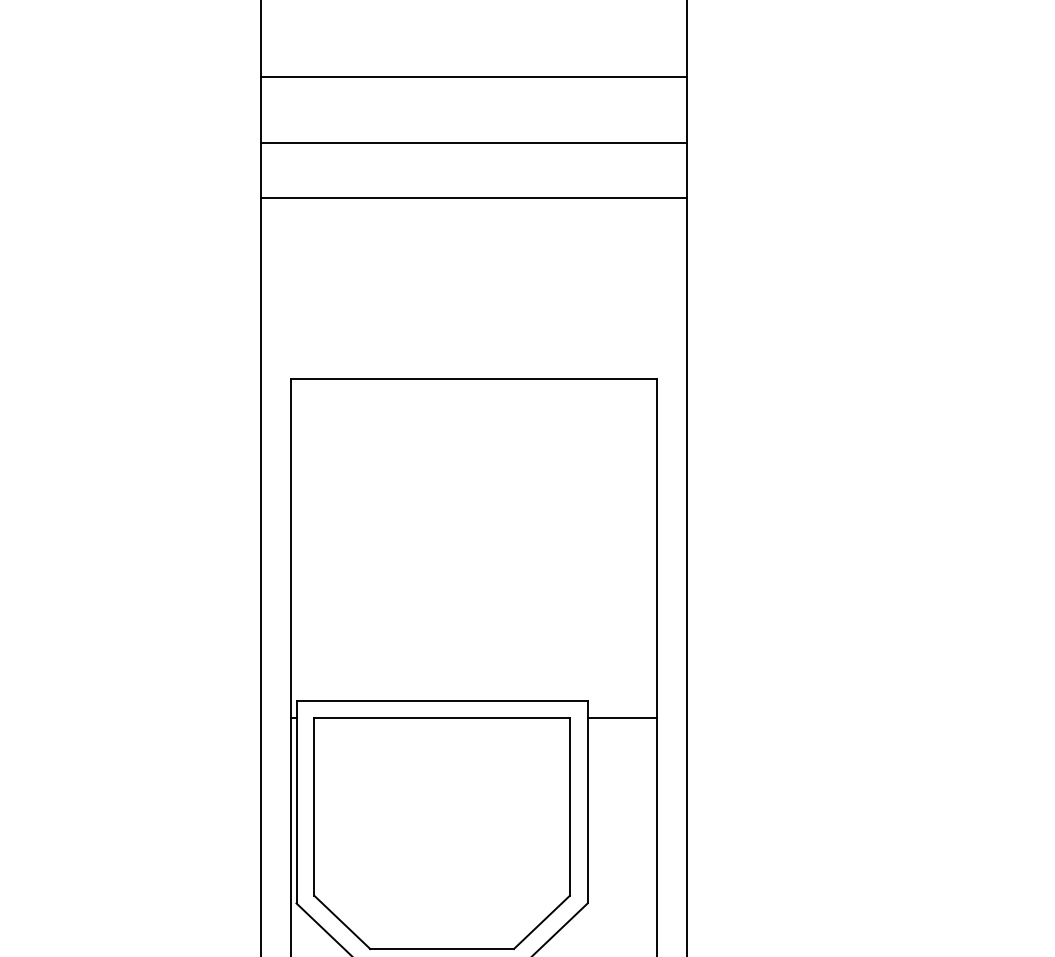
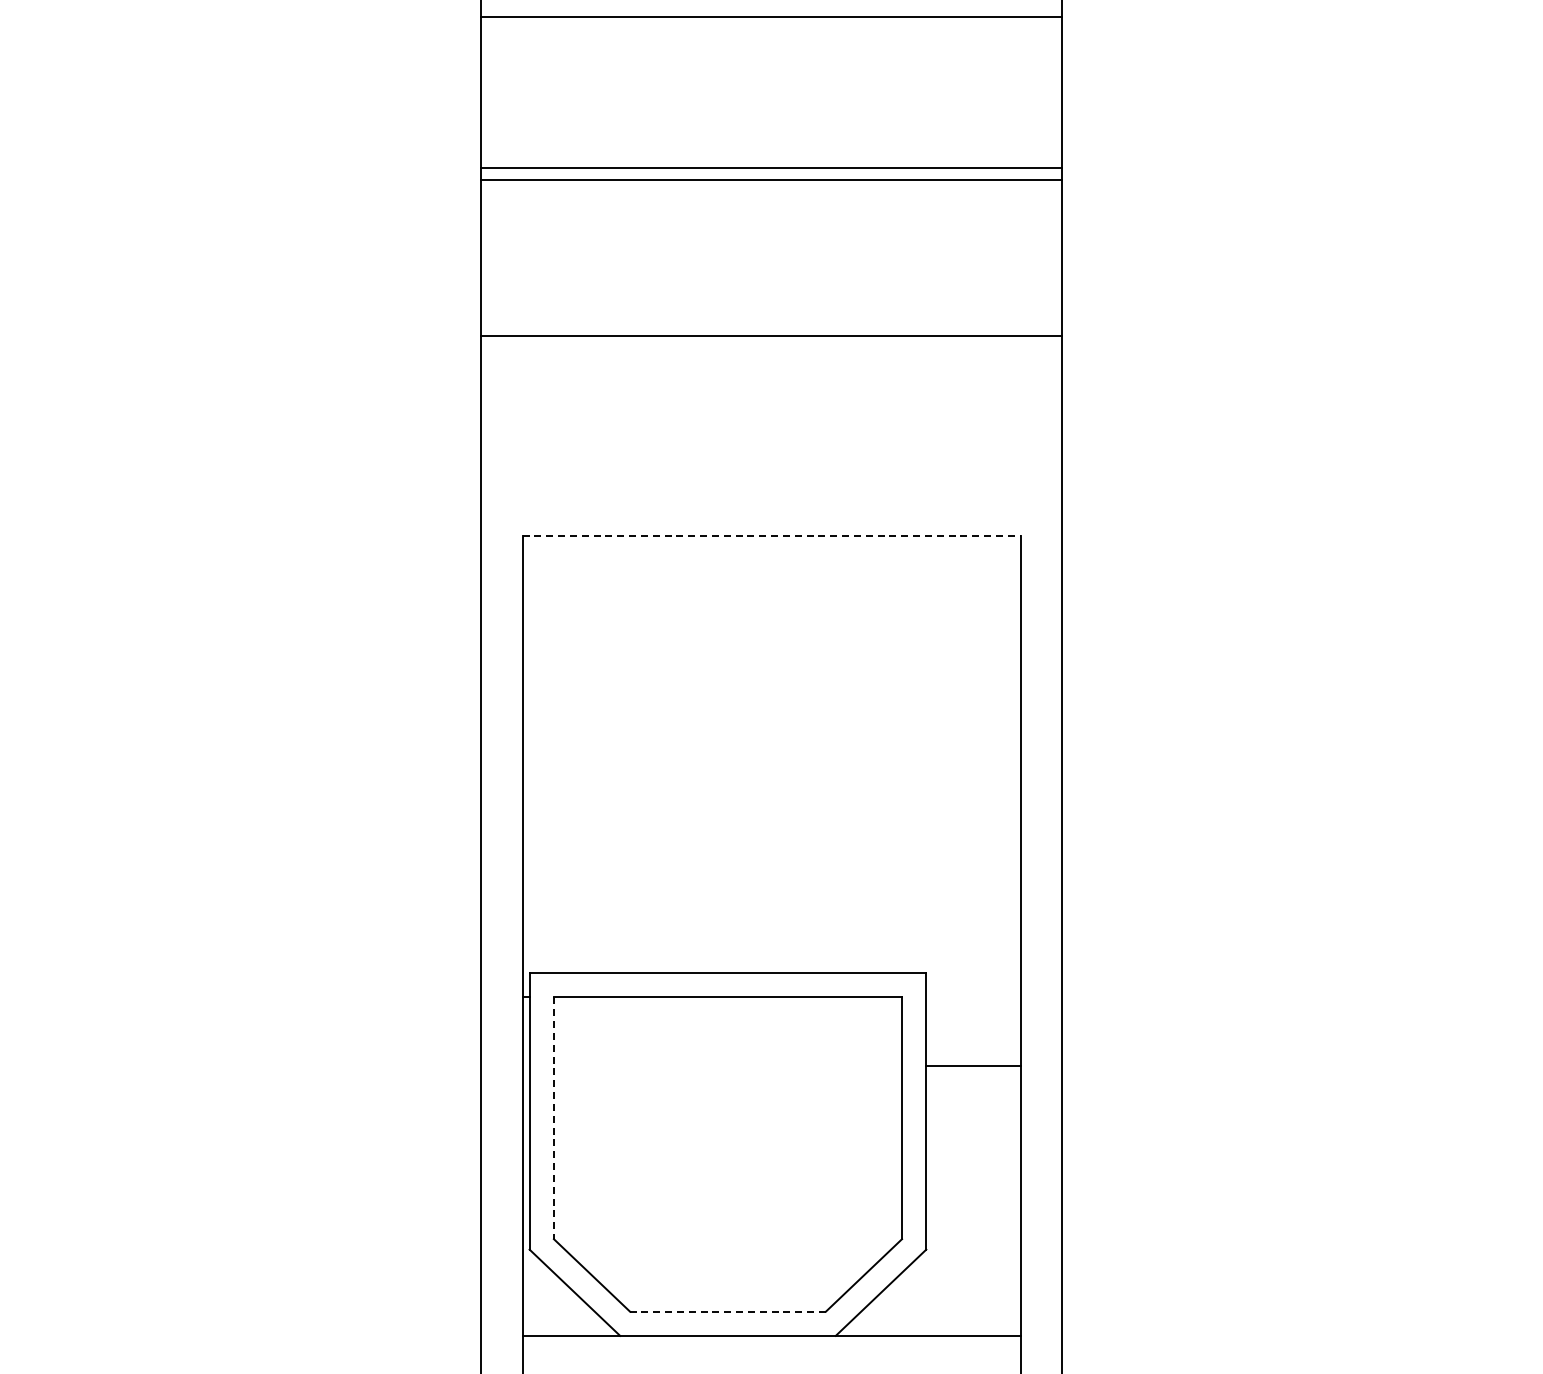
line: (474, 76) -> (771, 179), moved
line: (474, 142) -> (771, 167), moved
line: (474, 197) -> (771, 336), moved
line: (474, 379) -> (771, 535), solid -> dashed
line: (622, 718) -> (973, 1066), moved
line: (314, 807) -> (553, 1118), solid -> dashed
line: (441, 948) -> (727, 1311), solid -> dashed

